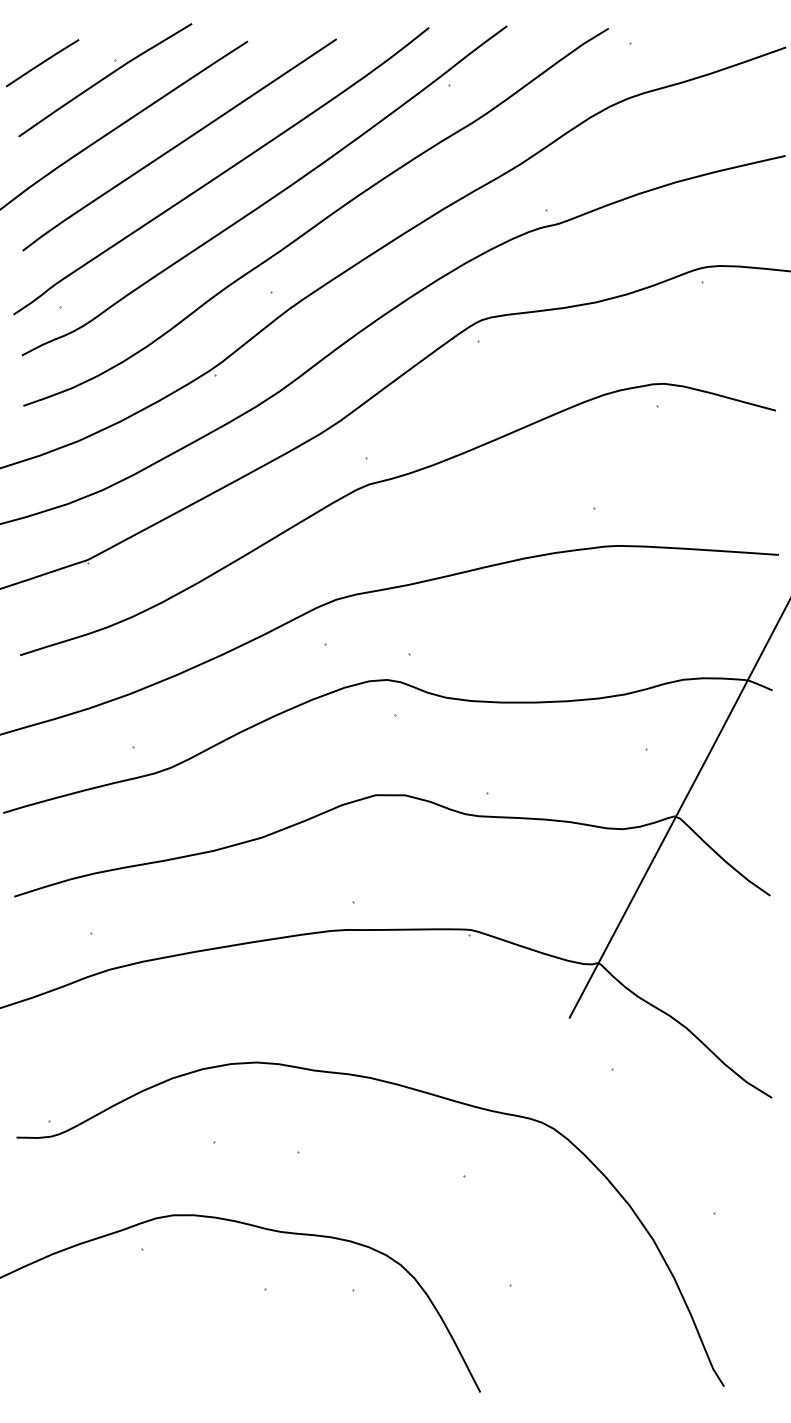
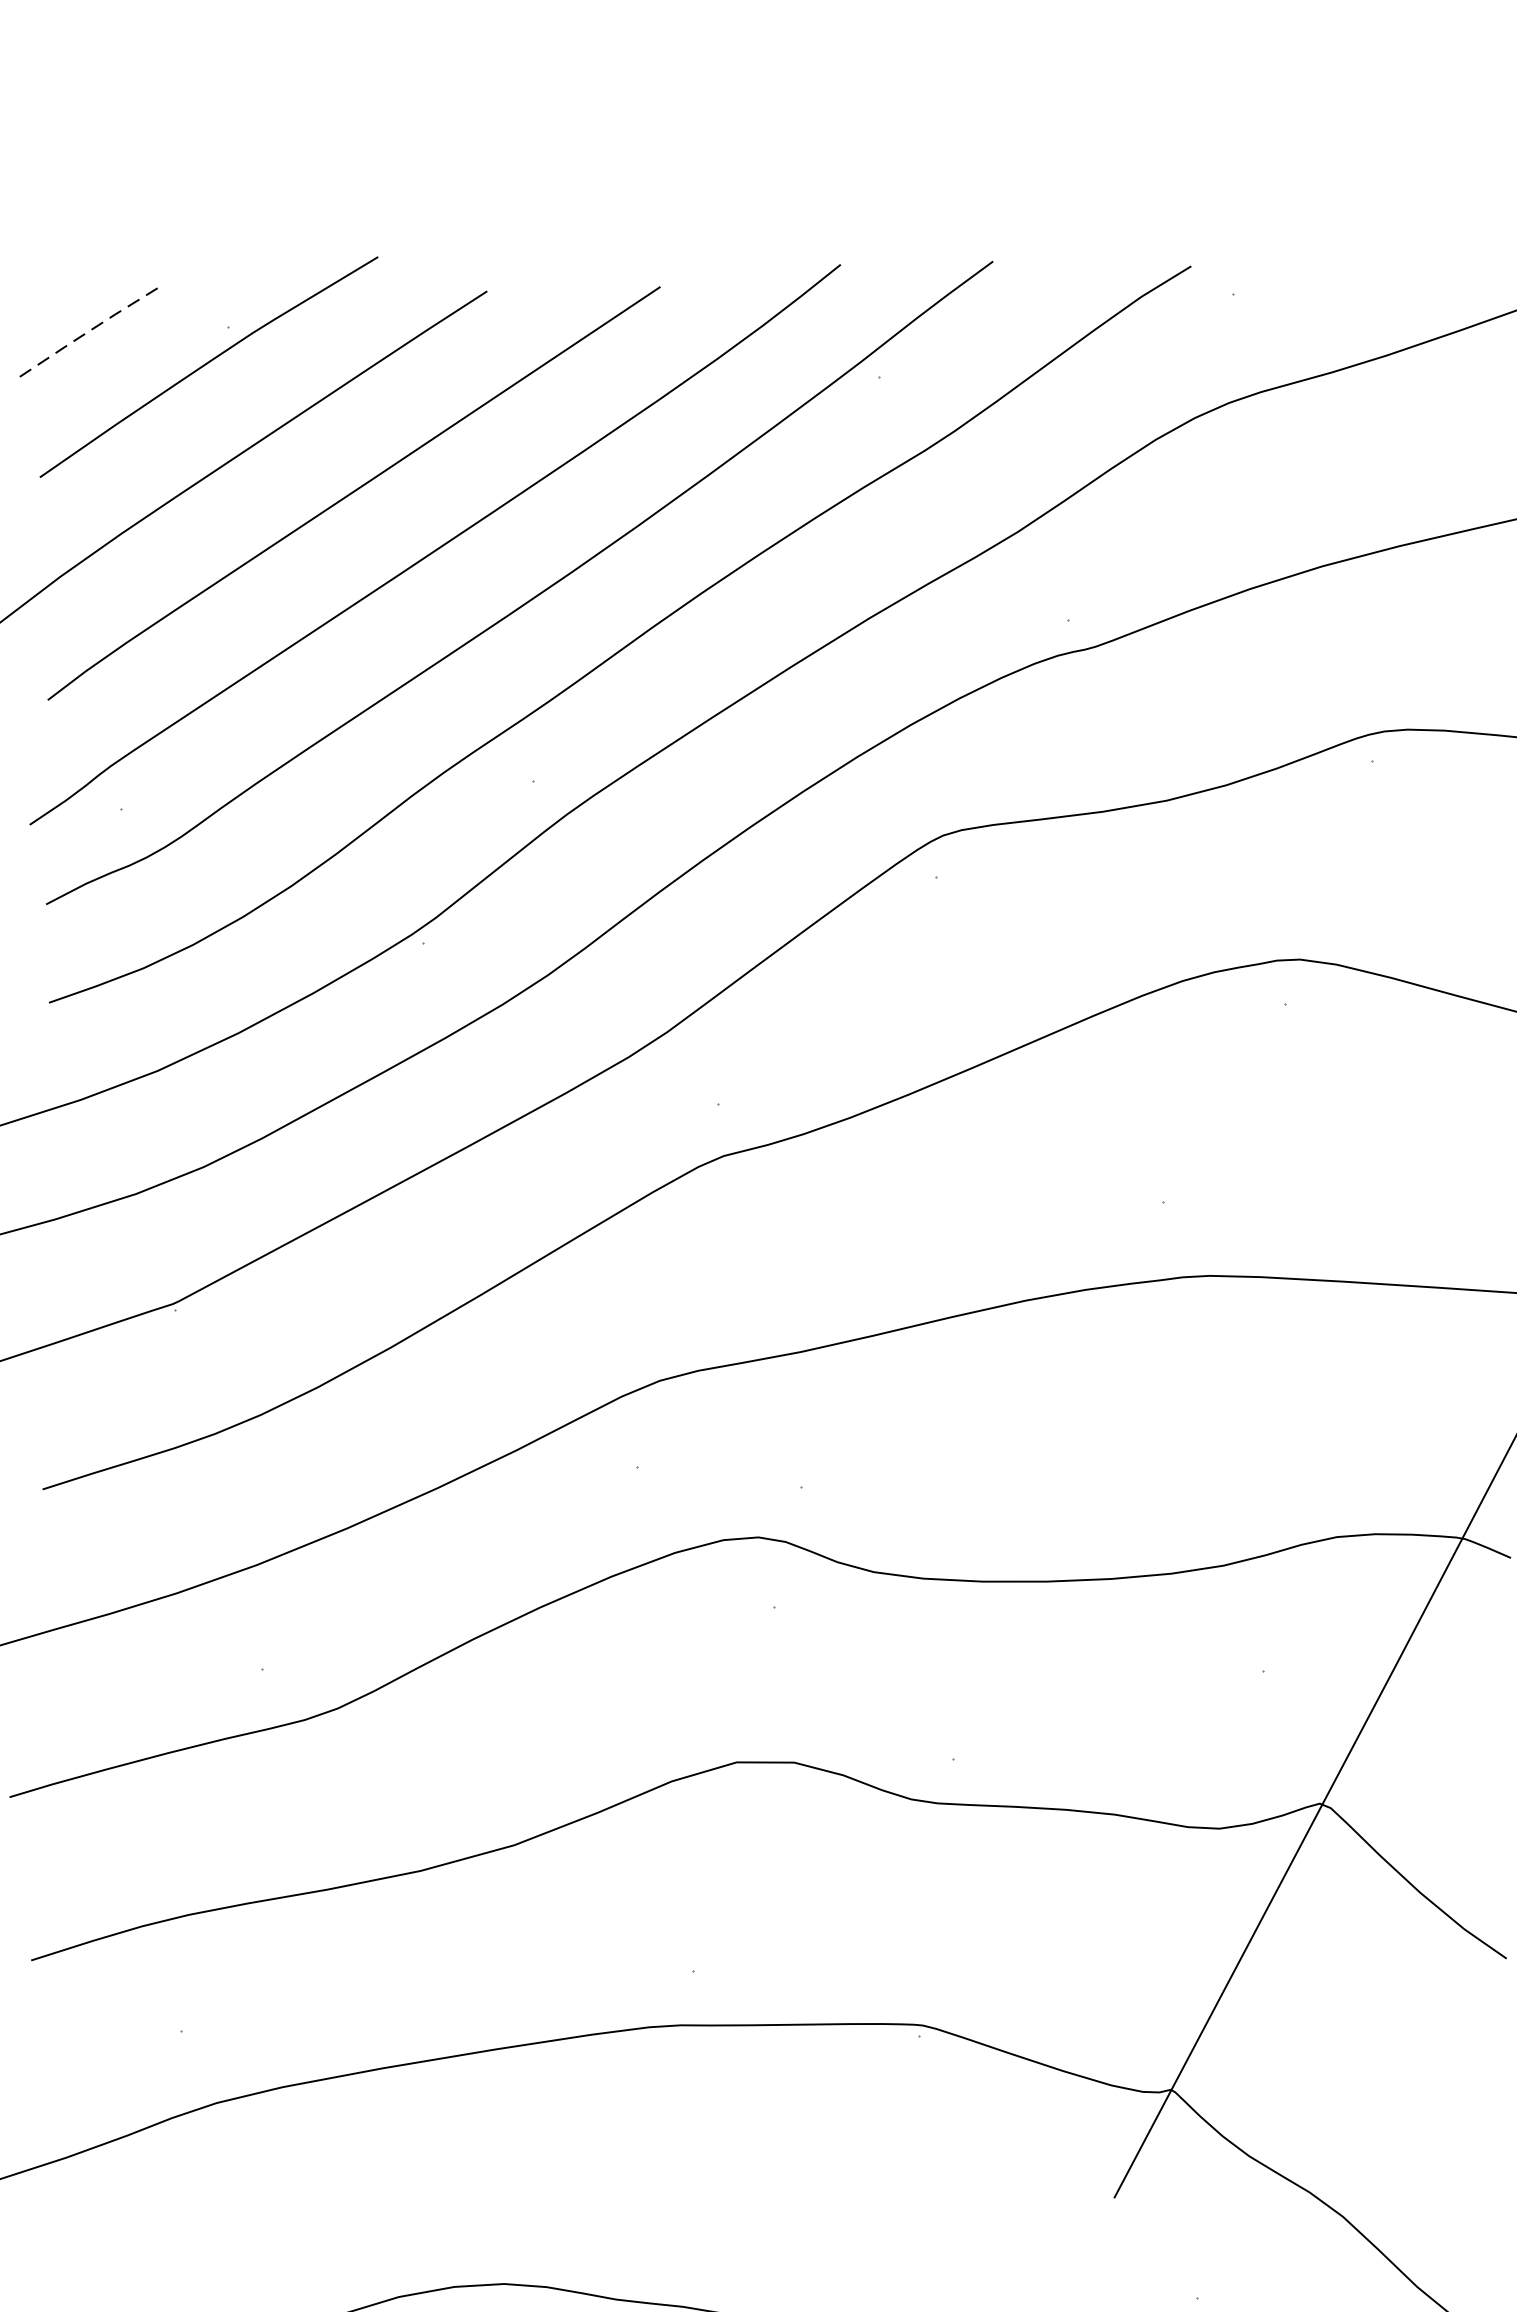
line: (42, 63) -> (86, 334), solid -> dashed

